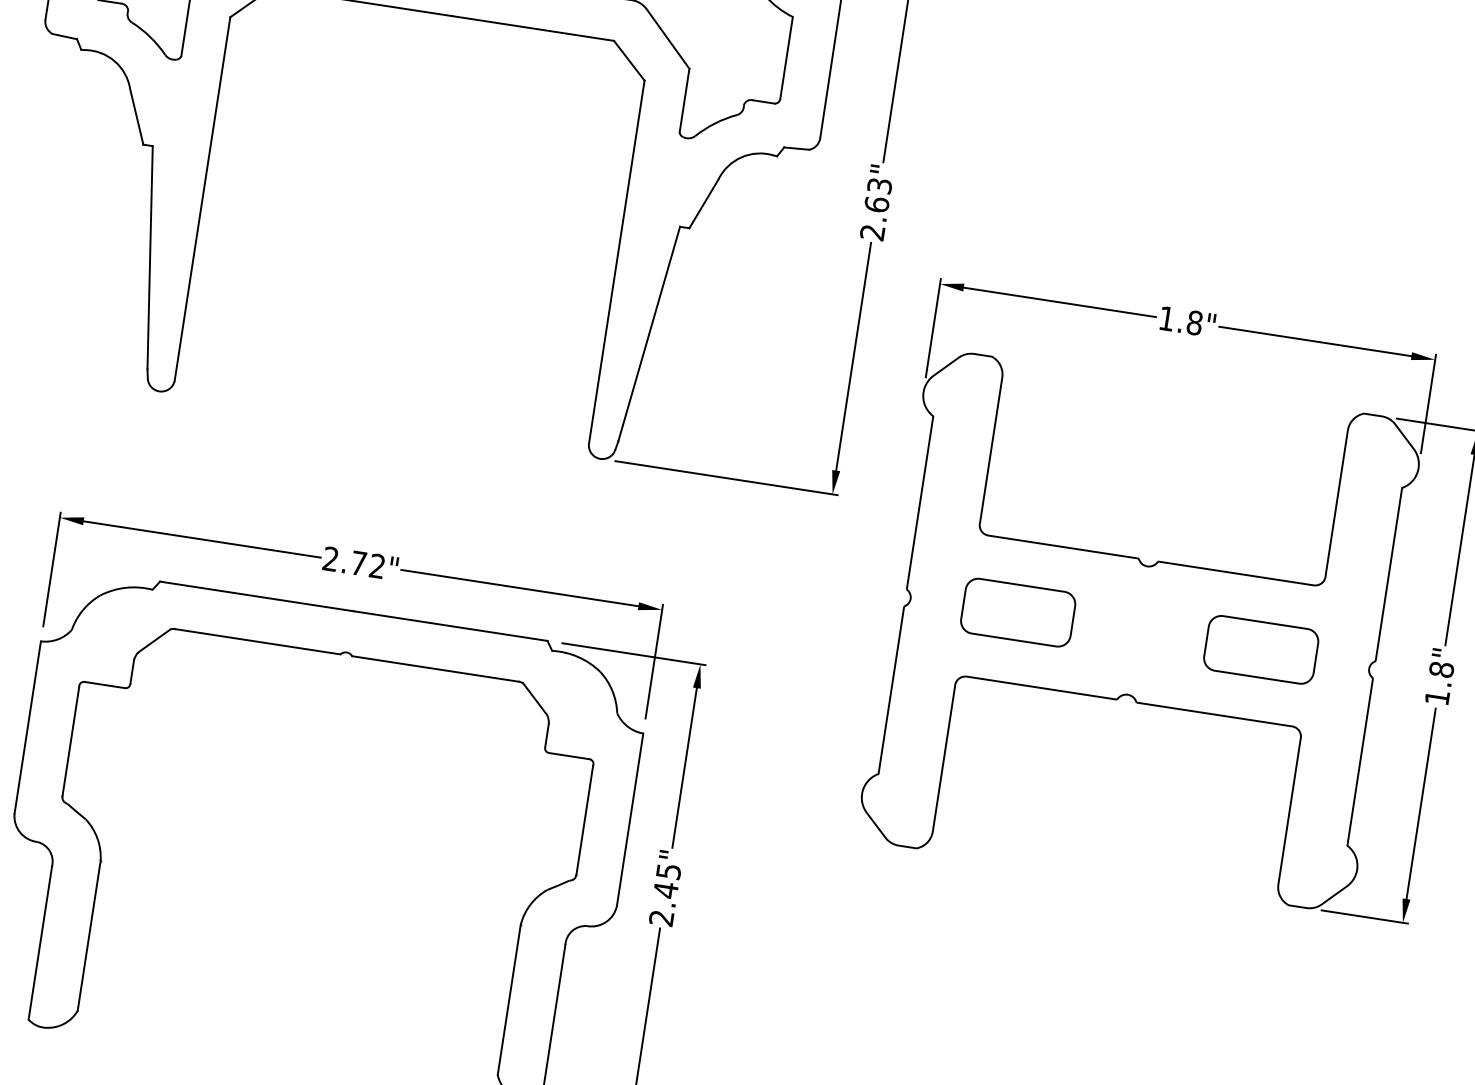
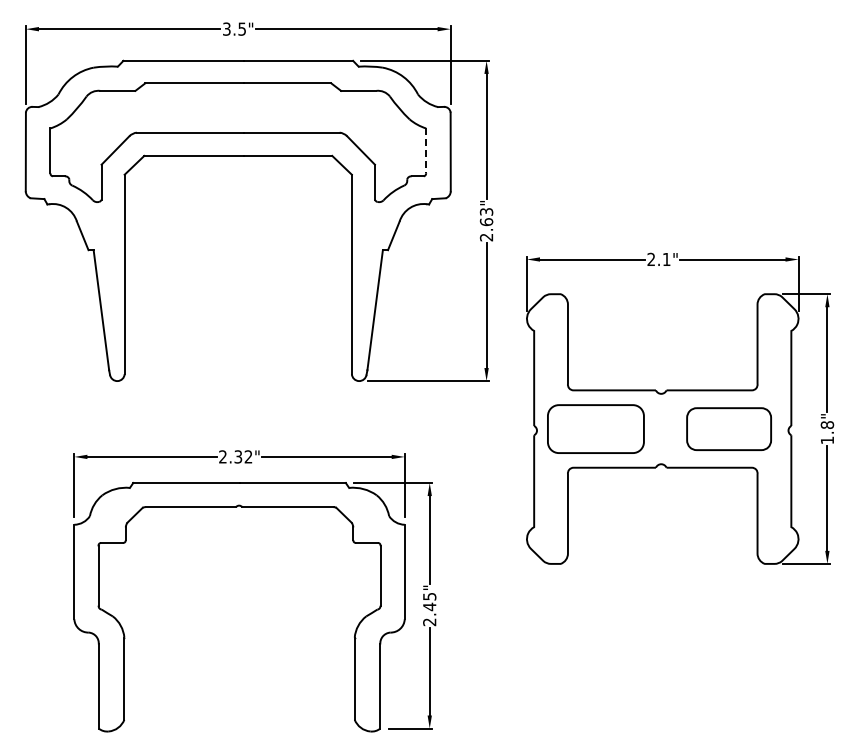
line: (787, 59) -> (426, 151), solid -> dashed
text: (1179, 320) -> (658, 259), 1.8" -> 2.1"
text: (359, 562) -> (238, 456), 2.72" -> 2.32"
part: (1017, 613) -> (595, 429), size x1.6
part: (1260, 650) -> (728, 429), size x1.4

